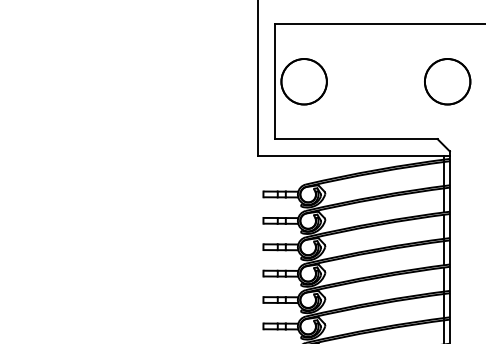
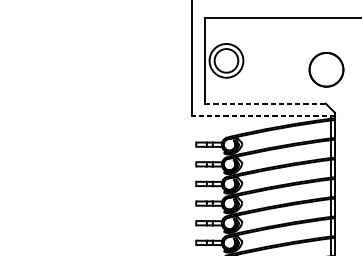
circle: (303, 81) -> (225, 60), size x0.7
circle: (447, 81) -> (326, 69), moved
line: (357, 139) -> (266, 103), solid -> dashed
line: (353, 156) -> (263, 116), solid -> dashed

